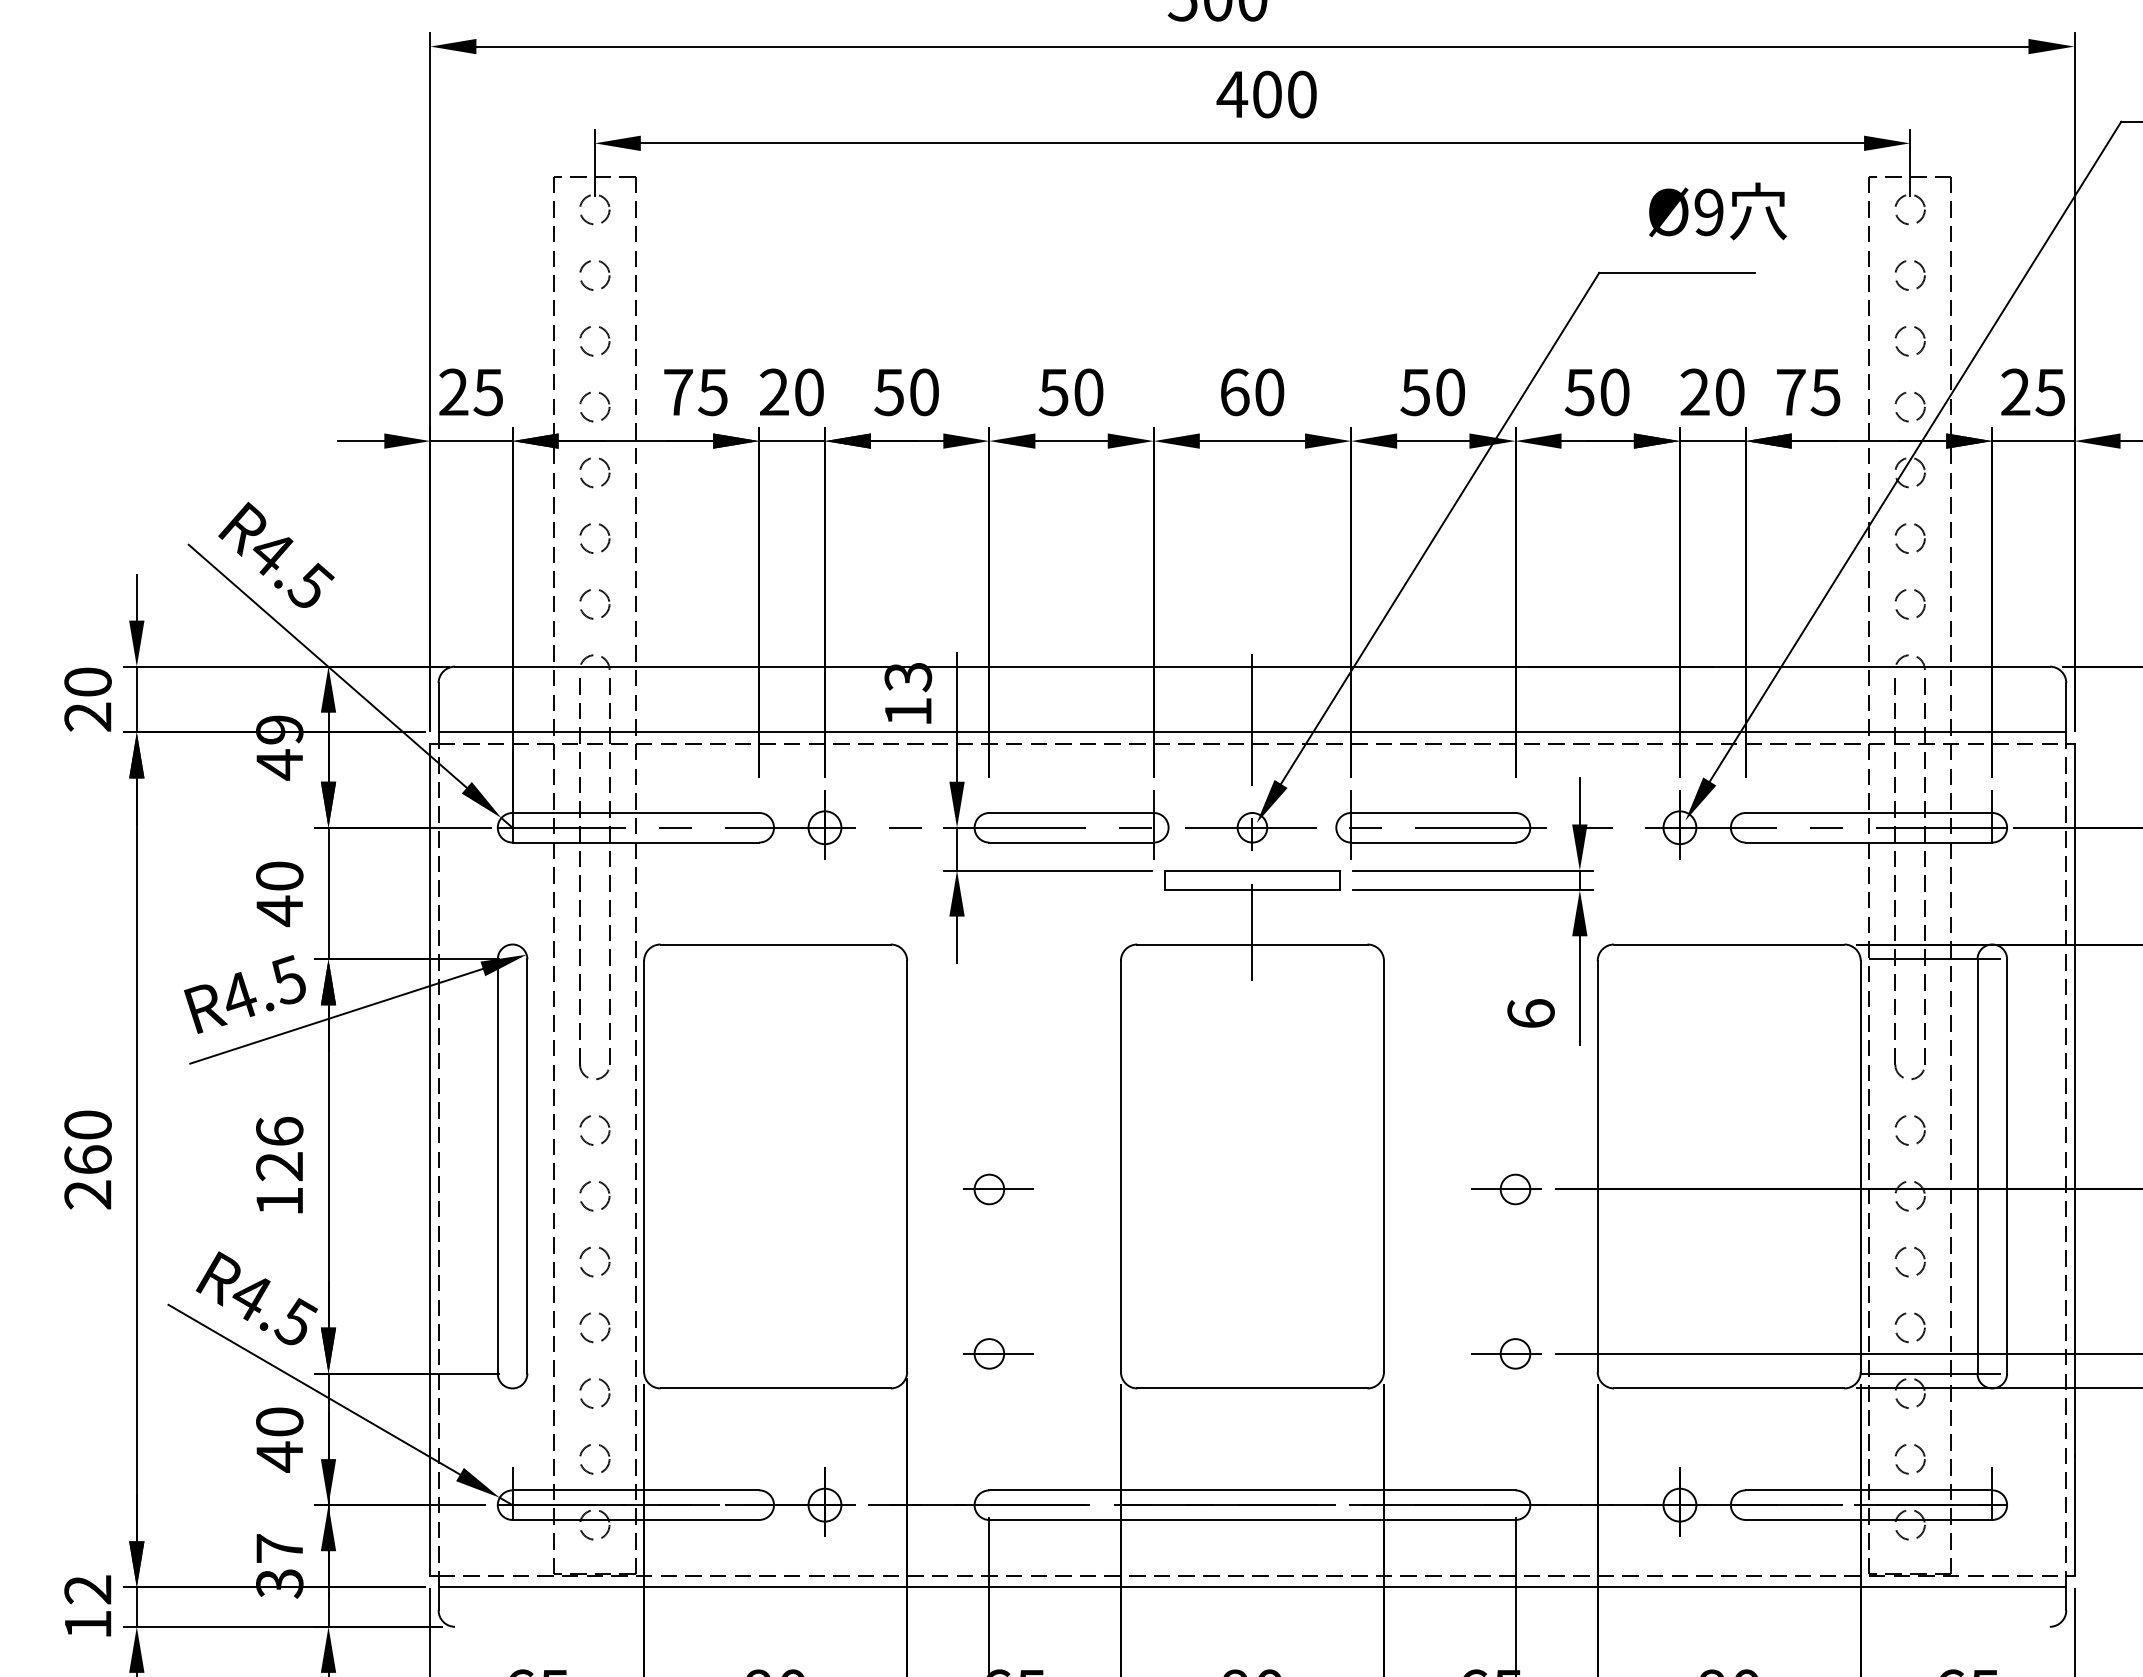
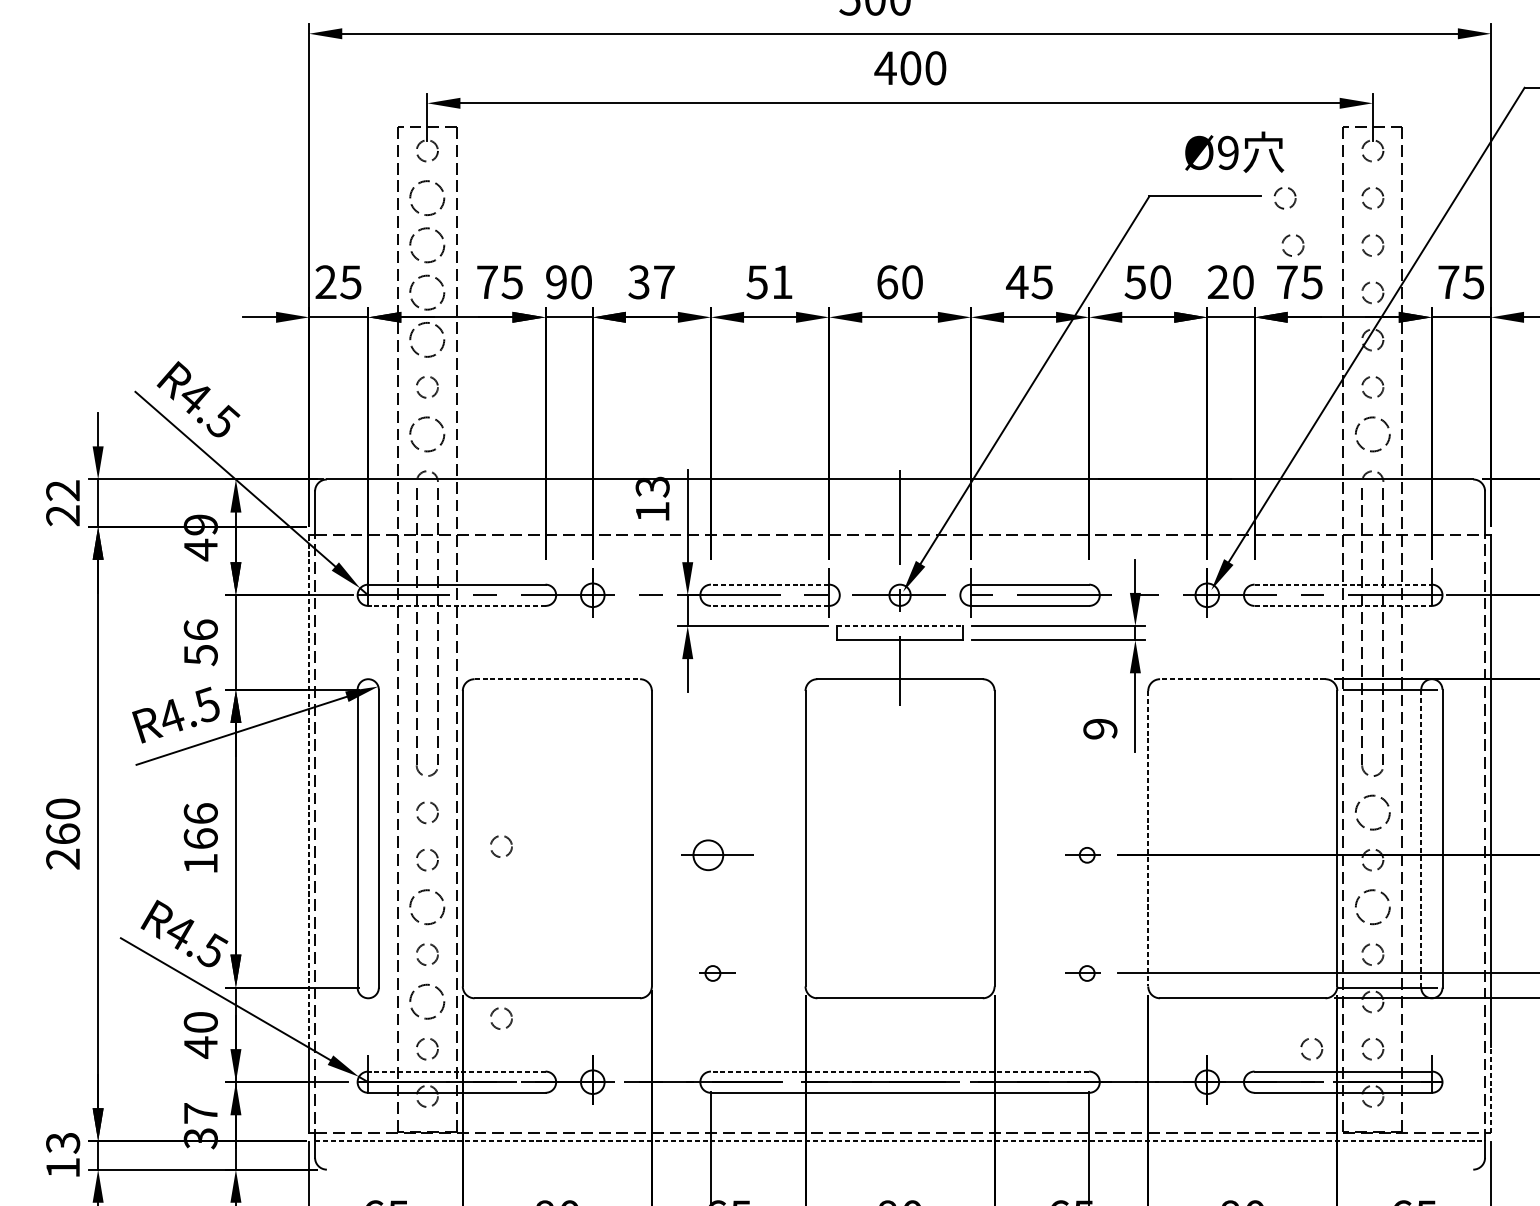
circle: (594, 275) -> (427, 198), size x1.6
circle: (1787, 275) -> (1284, 198), added
circle: (594, 341) -> (427, 245), size x1.6
circle: (1798, 341) -> (1292, 245), added
text: (2015, 391) -> (1448, 281), 25 -> 75
text: (774, 392) -> (556, 282), 20 -> 90
text: (906, 392) -> (651, 282), 50 -> 37
text: (1088, 392) -> (782, 282), 50 -> 51
text: (1431, 392) -> (1028, 282), 50 -> 45
circle: (594, 406) -> (427, 292), size x1.6
circle: (594, 472) -> (427, 339), size x1.6
circle: (594, 604) -> (427, 434), size x1.6
circle: (1909, 604) -> (1372, 434), size x1.6
text: (87, 681) -> (62, 490), 20 -> 22
line: (1252, 732) -> (900, 526), removed
line: (1071, 812) -> (770, 584), solid -> dashed
line: (1869, 812) -> (1343, 584), solid -> dashed
line: (635, 842) -> (456, 605), solid -> dashed
line: (1071, 842) -> (770, 605), solid -> dashed
line: (1869, 842) -> (1343, 605), solid -> dashed
line: (1252, 870) -> (900, 626), solid -> dashed
text: (279, 894) -> (200, 643), 40 -> 56
line: (776, 944) -> (557, 679), solid -> dashed
line: (1728, 944) -> (1242, 679), solid -> dashed
text: (1530, 1013) -> (1099, 728), 6 -> 9
line: (430, 1099) -> (309, 790), solid -> dashed
circle: (1909, 1130) -> (1372, 812), size x1.6
line: (1977, 1165) -> (1421, 838), solid -> dashed
text: (279, 1166) -> (200, 838), 126 -> 166
line: (1597, 1166) -> (1148, 838), solid -> dashed
circle: (697, 1177) -> (501, 846), added
part: (998, 1189) -> (717, 855), size x1.4
part: (1506, 1189) -> (1082, 855), size x0.7
circle: (594, 1261) -> (427, 907), size x1.6
circle: (1909, 1261) -> (1372, 907), size x1.6
part: (998, 1353) -> (717, 973), size x0.7
part: (1506, 1353) -> (1082, 973), size x0.7
circle: (594, 1393) -> (427, 1001), size x1.6
circle: (697, 1416) -> (501, 1018), added
circle: (1824, 1459) -> (1311, 1049), added
line: (635, 1490) -> (456, 1071), solid -> dashed
line: (1251, 1490) -> (899, 1071), solid -> dashed
line: (2074, 1515) -> (1490, 1089), solid -> dashed
line: (1252, 1587) -> (900, 1141), solid -> dashed
text: (87, 1589) -> (62, 1142), 12 -> 13

